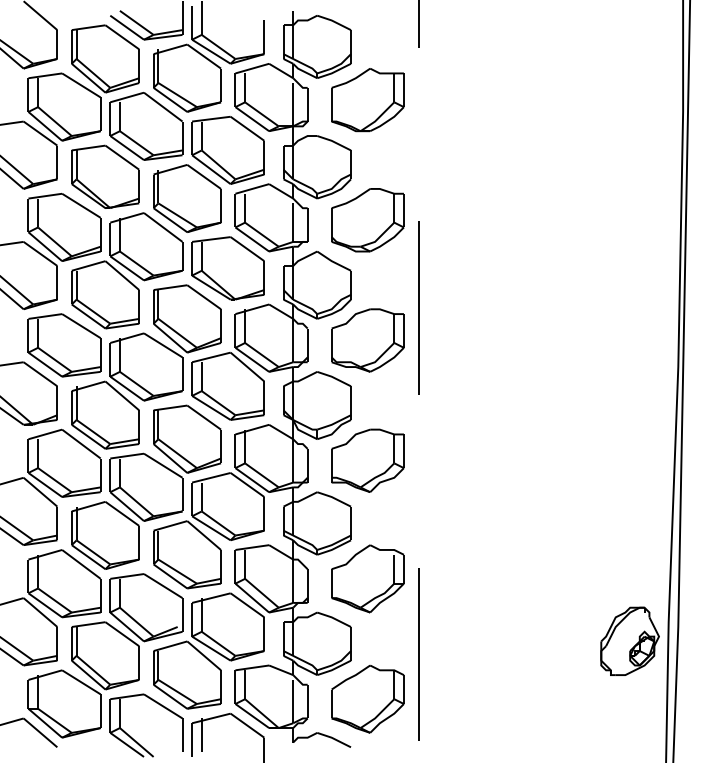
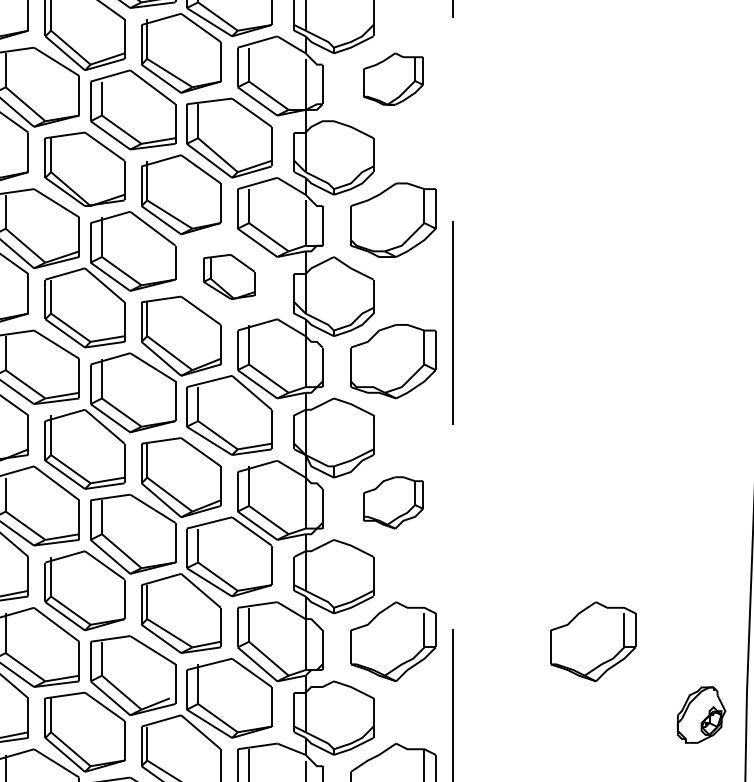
part: (367, 100) -> (392, 79), size x0.7
part: (227, 268) -> (228, 276), size x0.6
part: (367, 460) -> (392, 502), size x0.7
part: (537, 578) -> (592, 641), added
part: (629, 640) -> (700, 714), size x0.7

